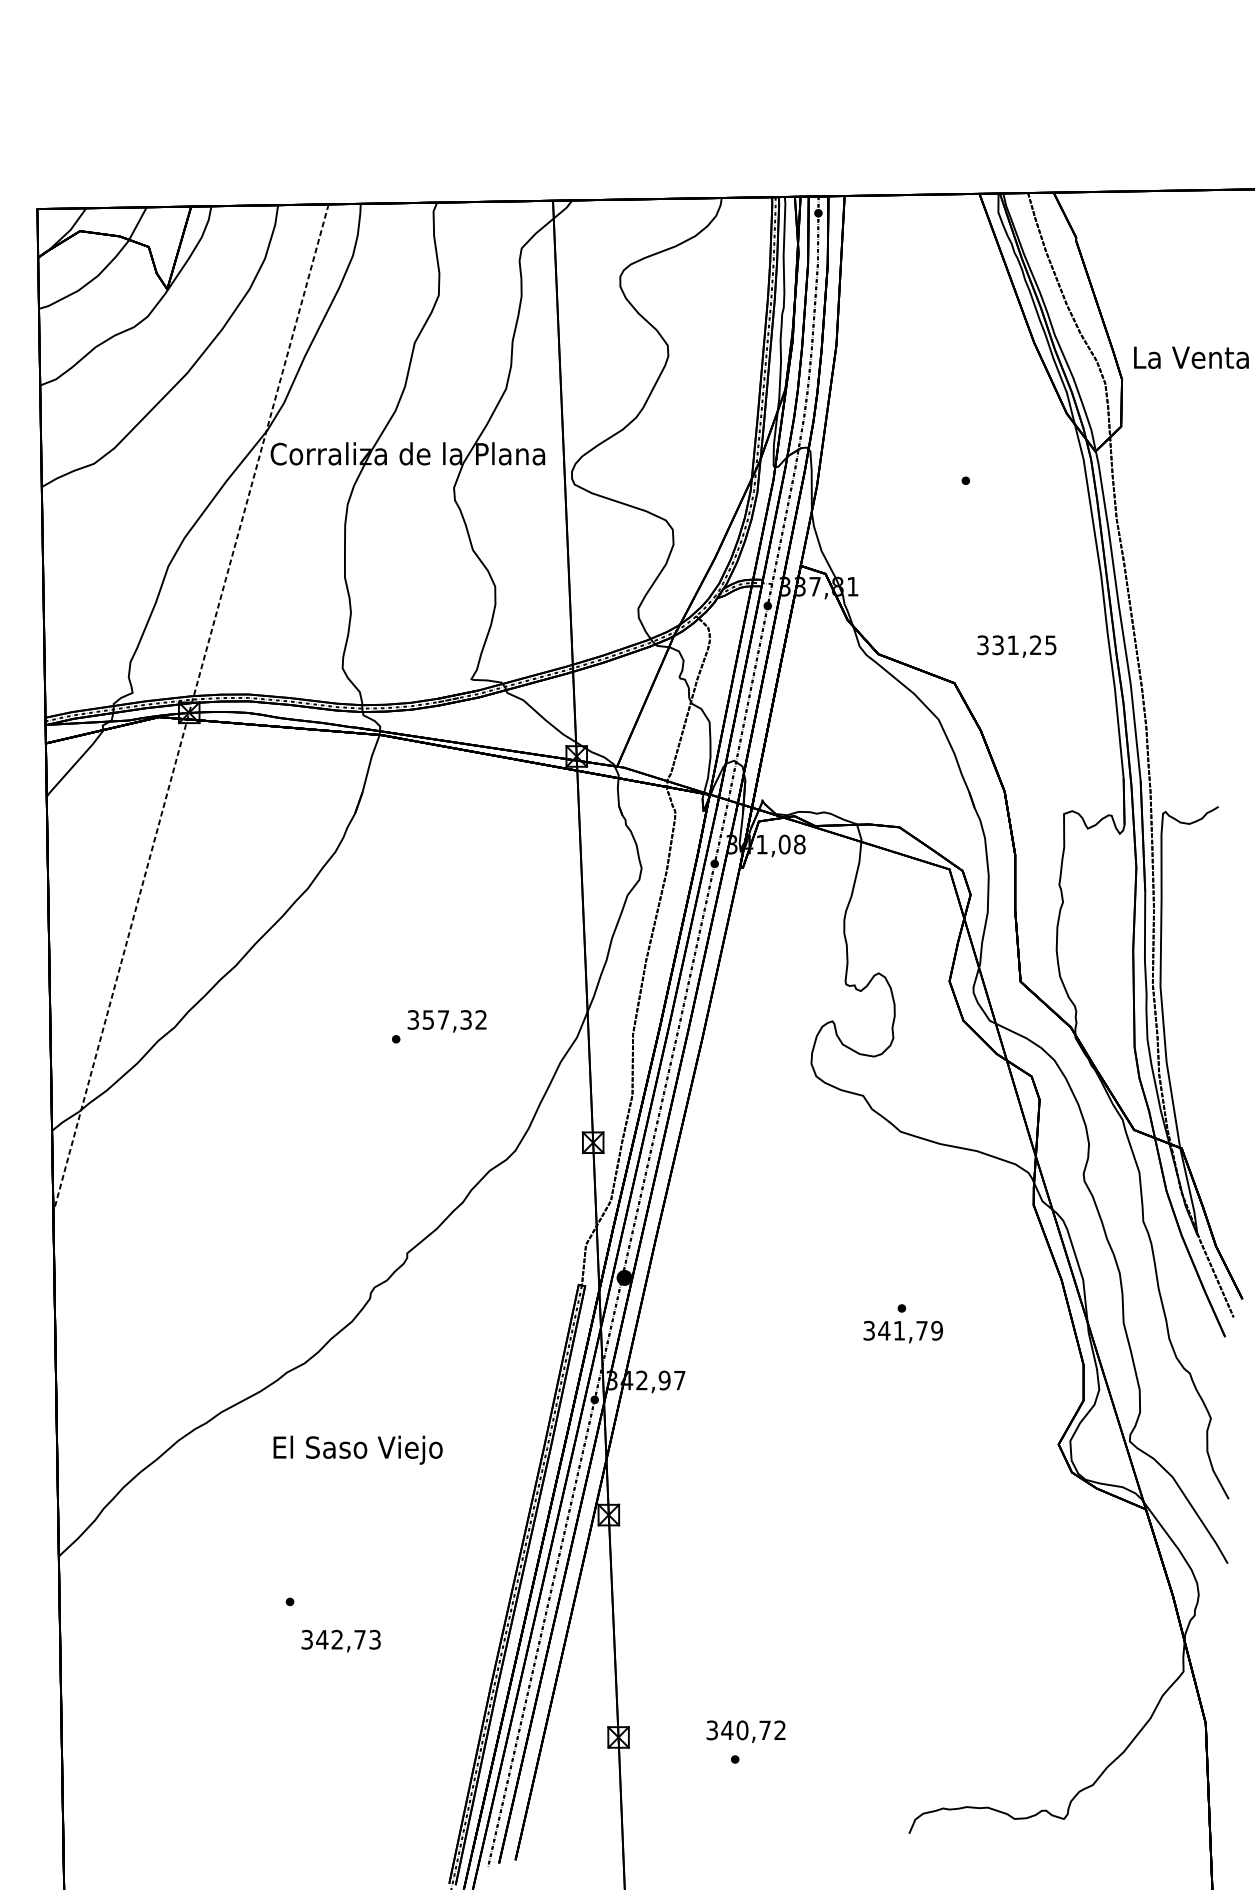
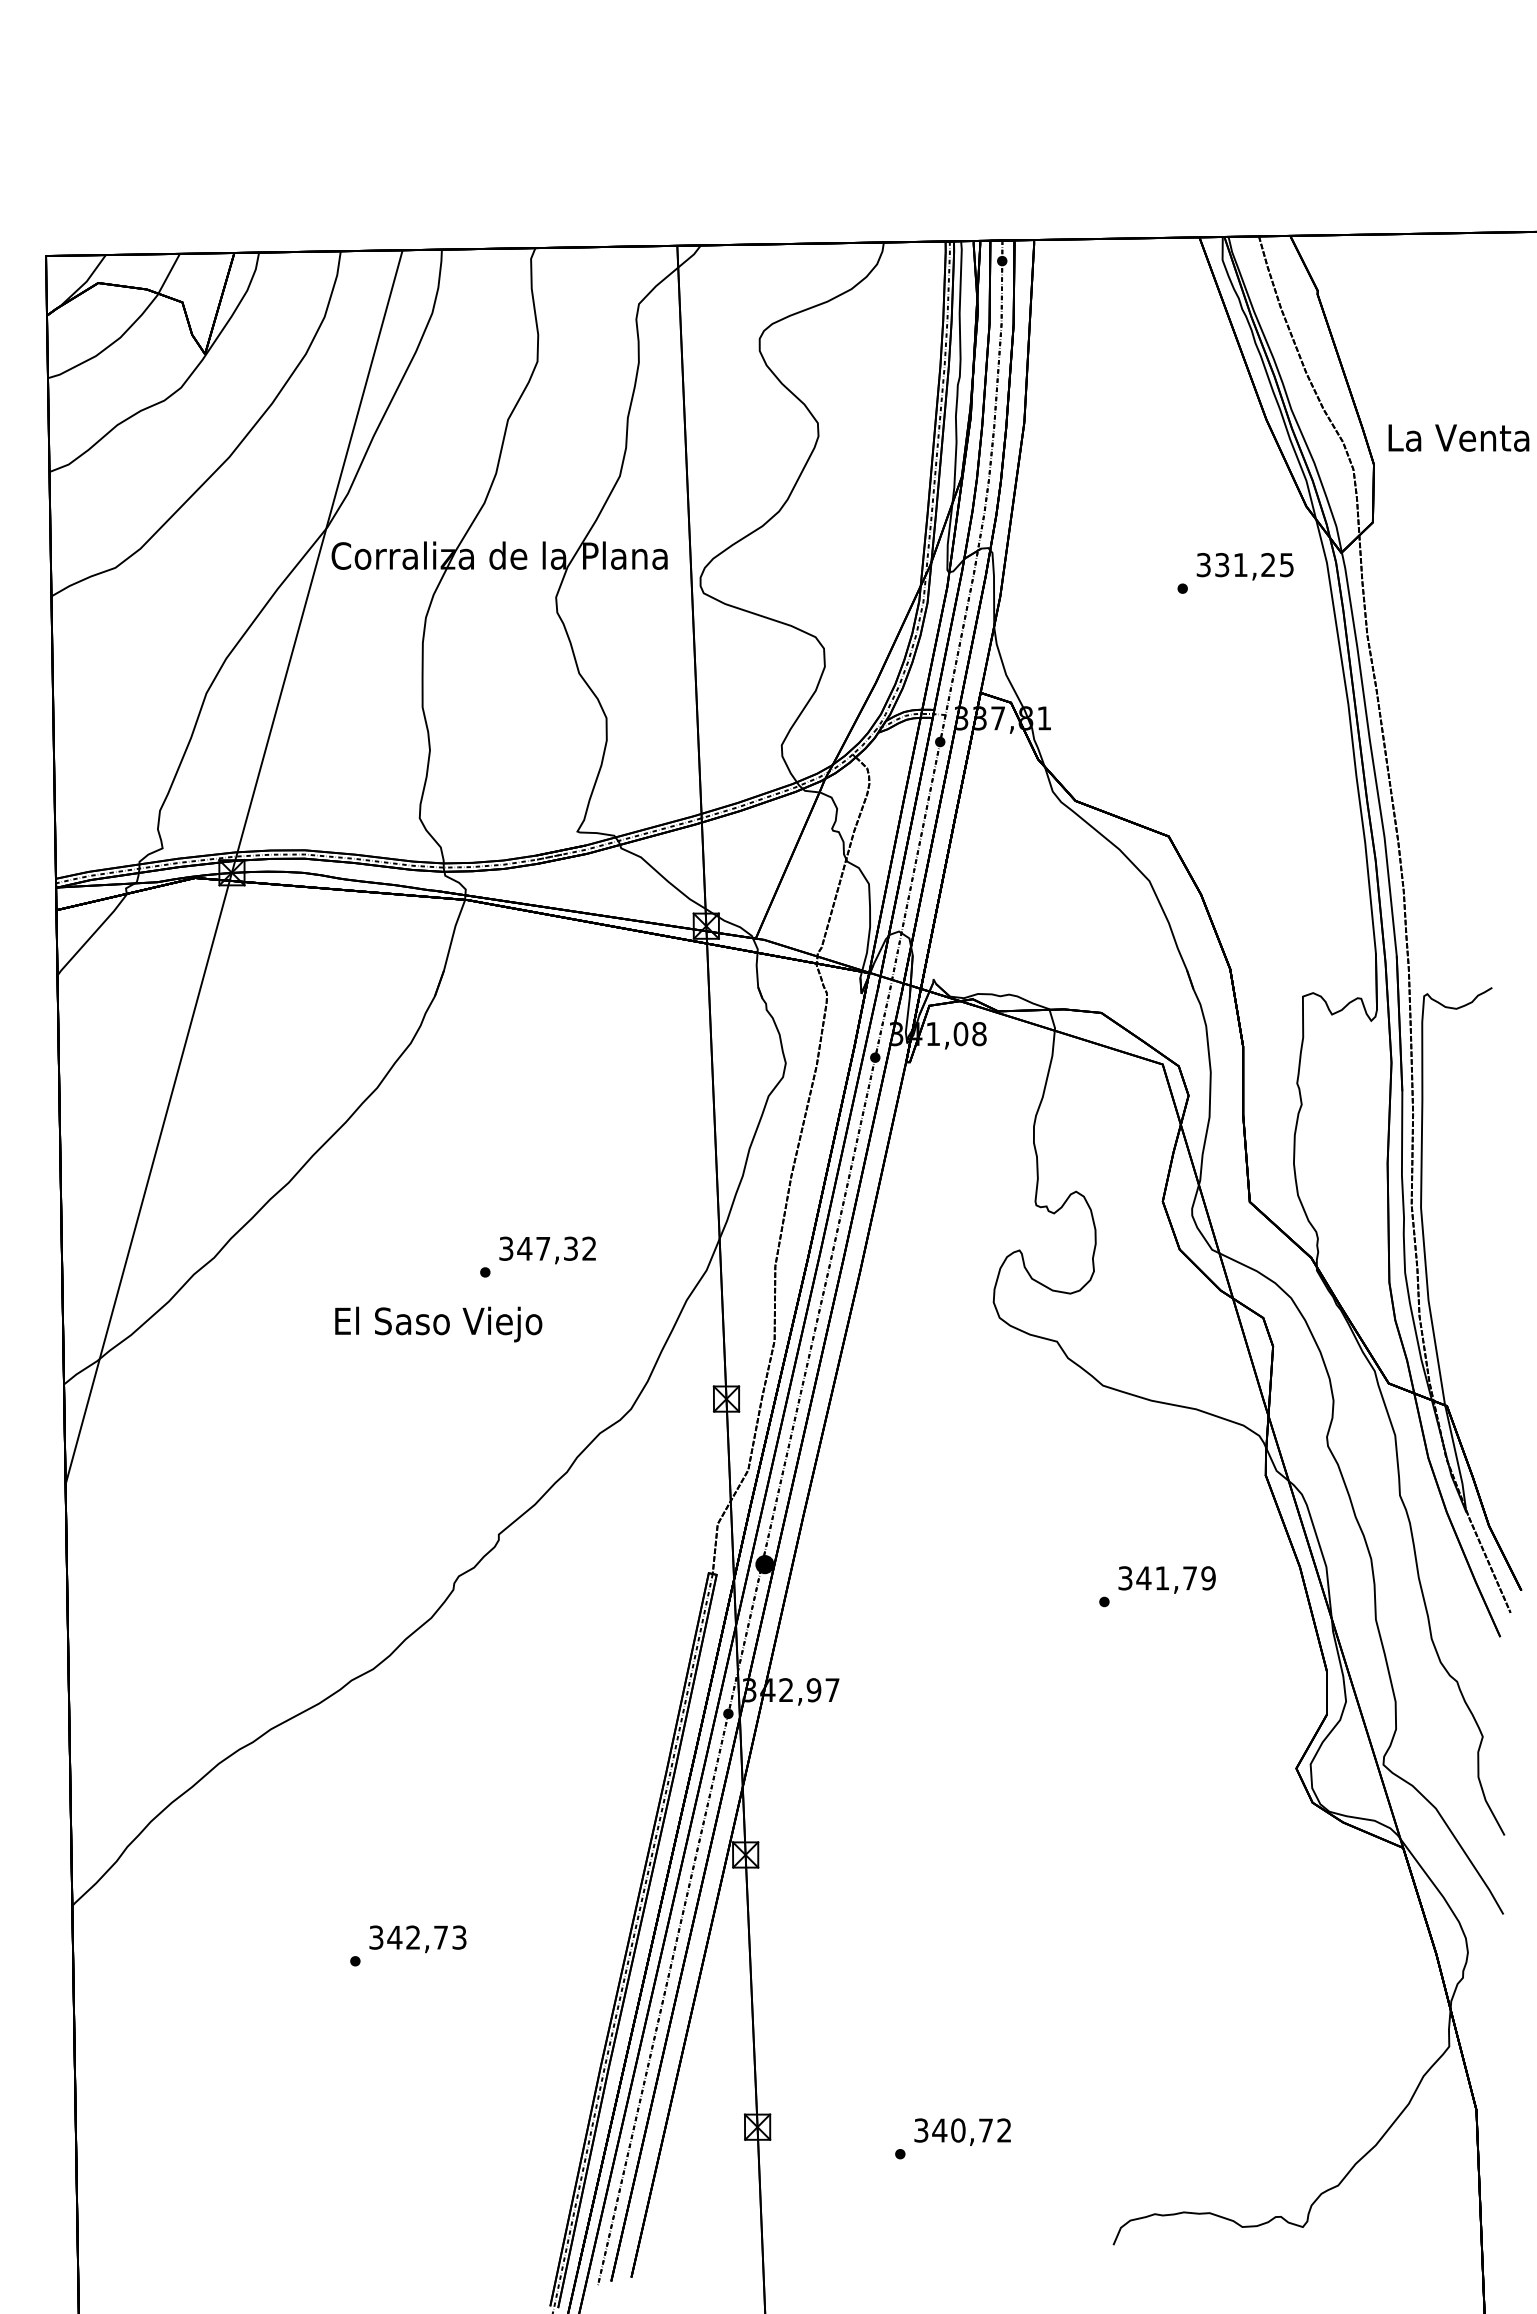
text: (1016, 646) -> (1244, 566), moved
line: (190, 708) -> (233, 867), dashed -> solid
text: (428, 1019) -> (524, 1248), 357,32 -> 347,32
text: (902, 1331) -> (1166, 1579), moved
text: (357, 1450) -> (438, 1324), moved
text: (340, 1641) -> (417, 1939), moved
text: (745, 1731) -> (962, 2131), moved

